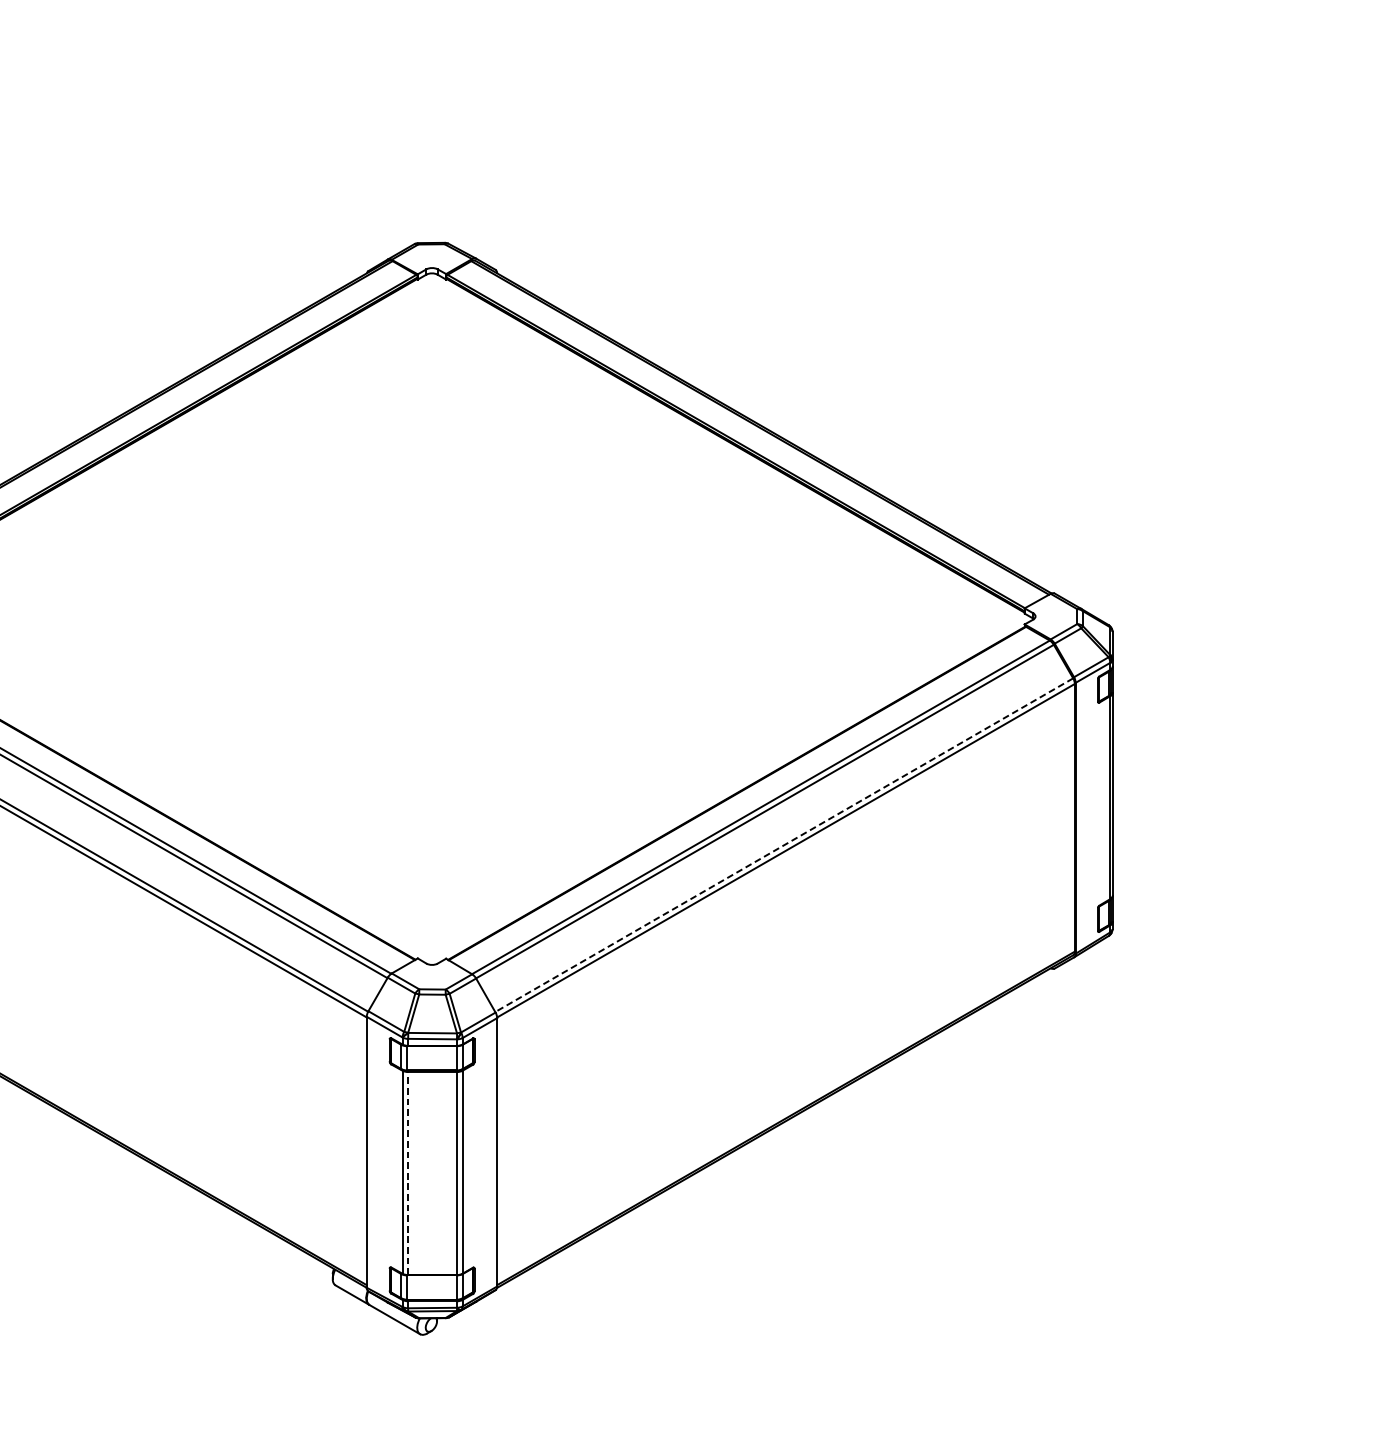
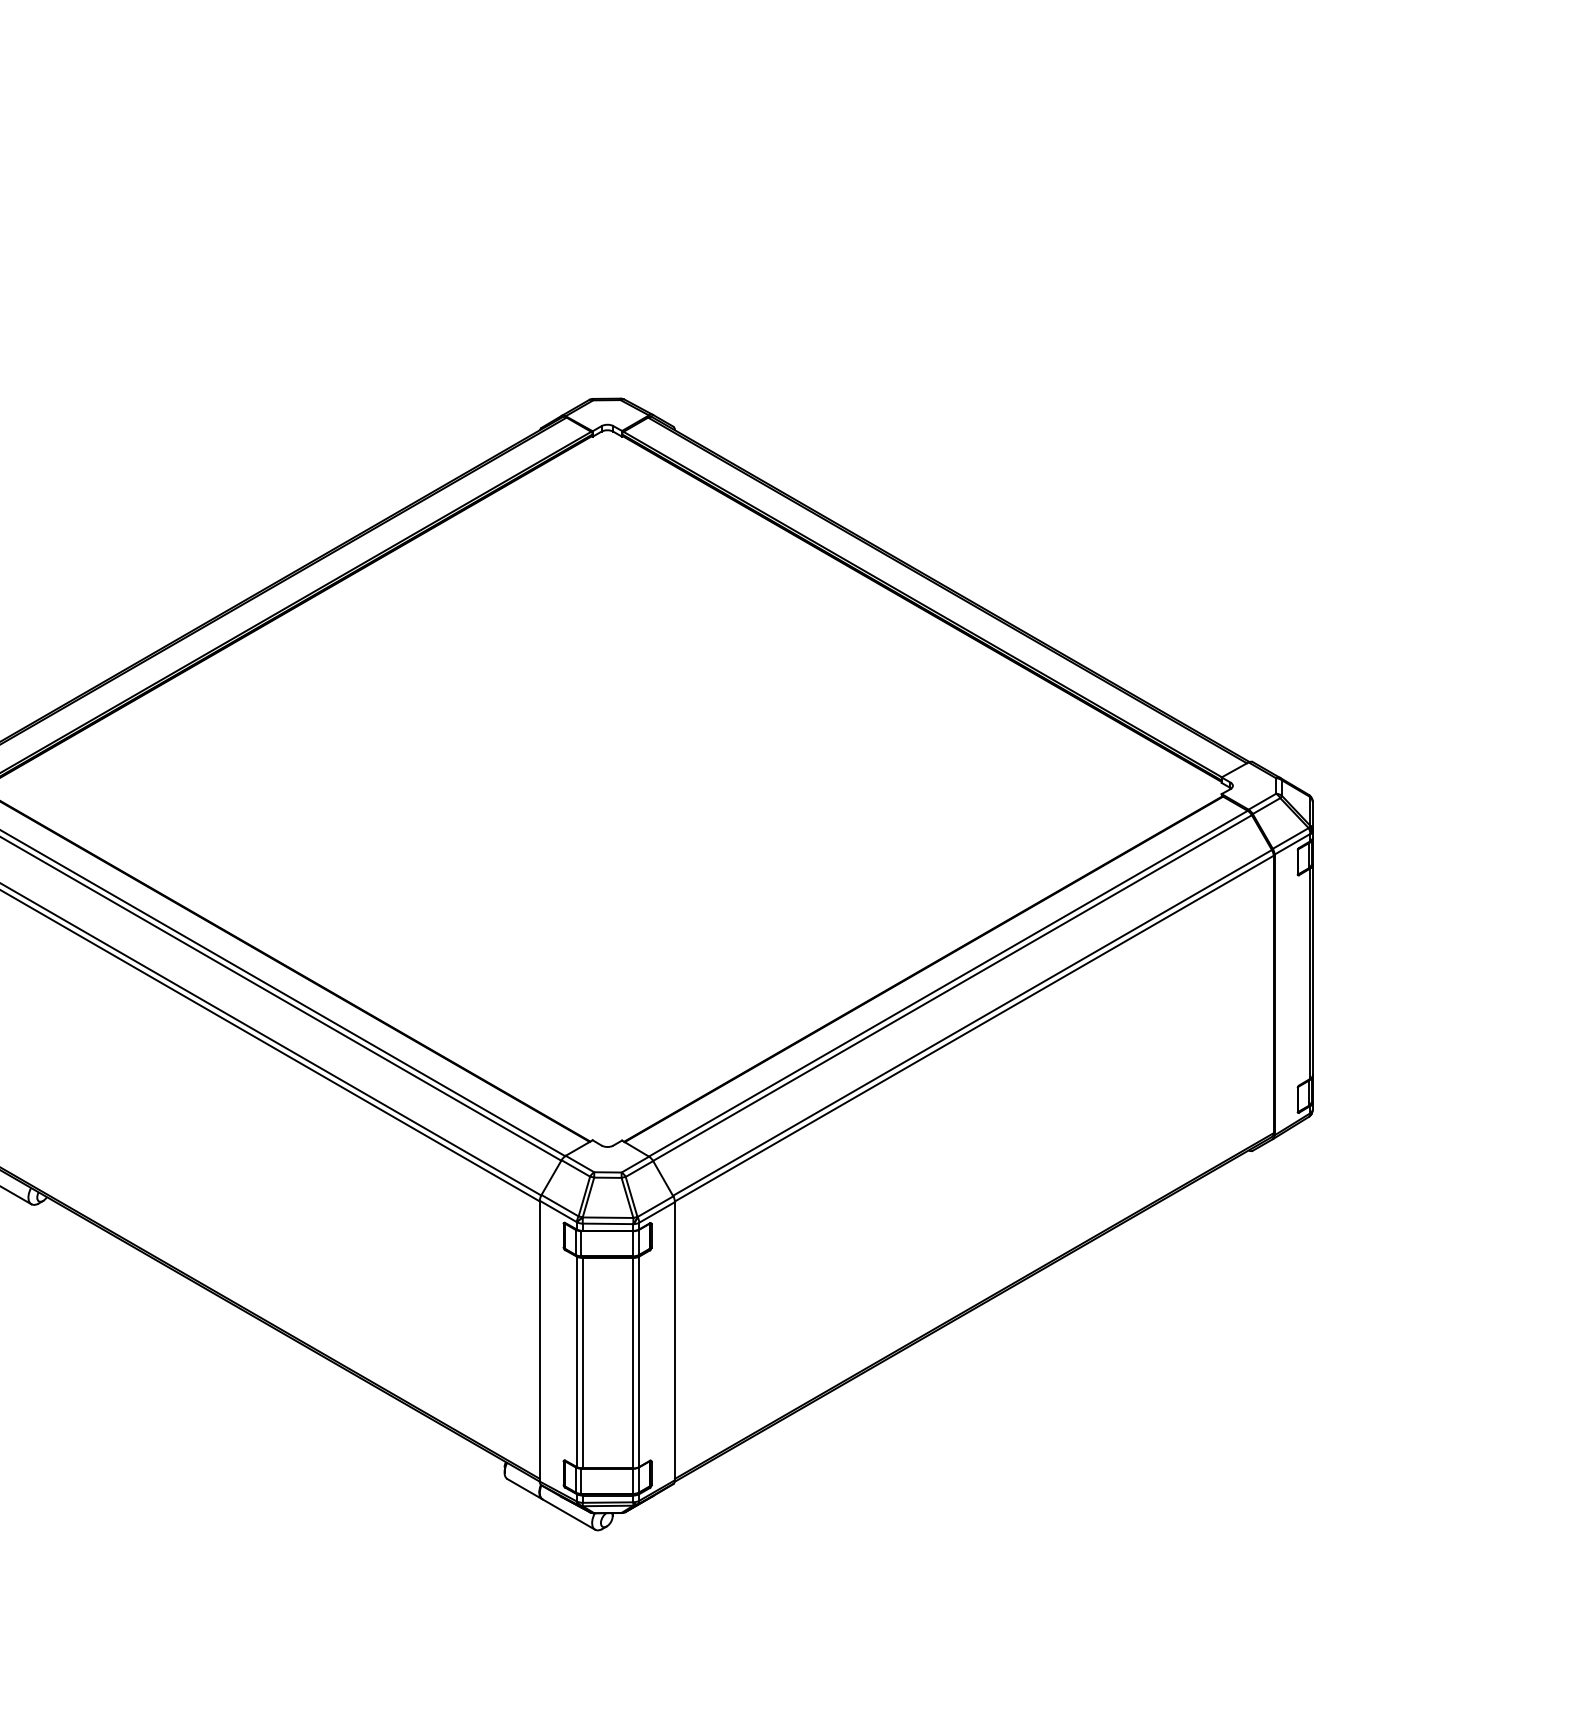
line: (784, 844) -> (972, 1022), dashed -> solid
line: (407, 1172) -> (582, 1362), dashed -> solid

